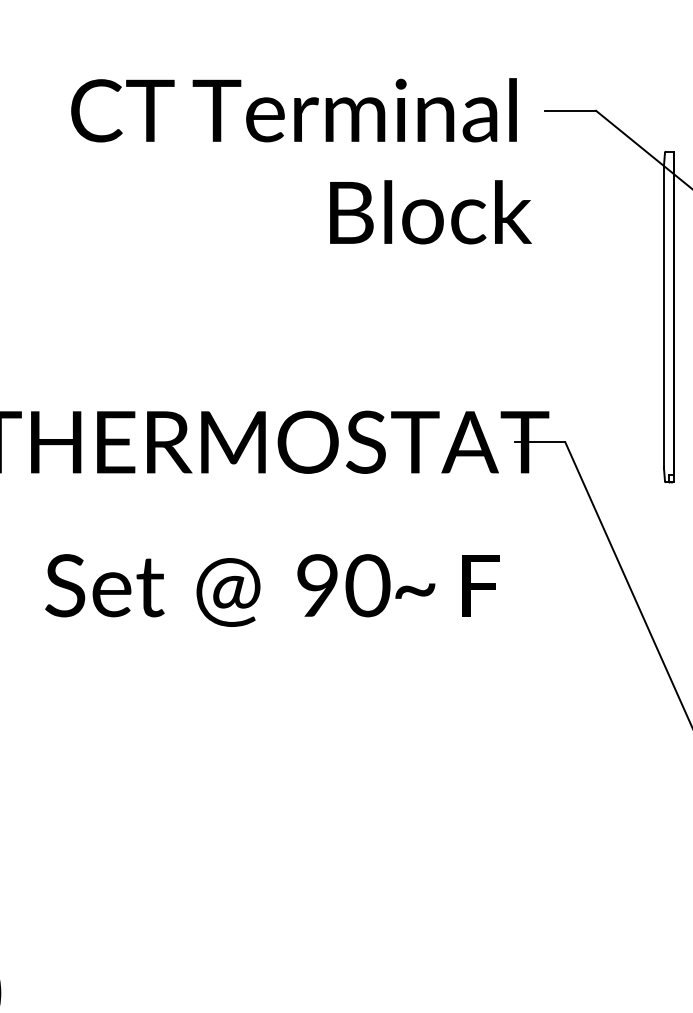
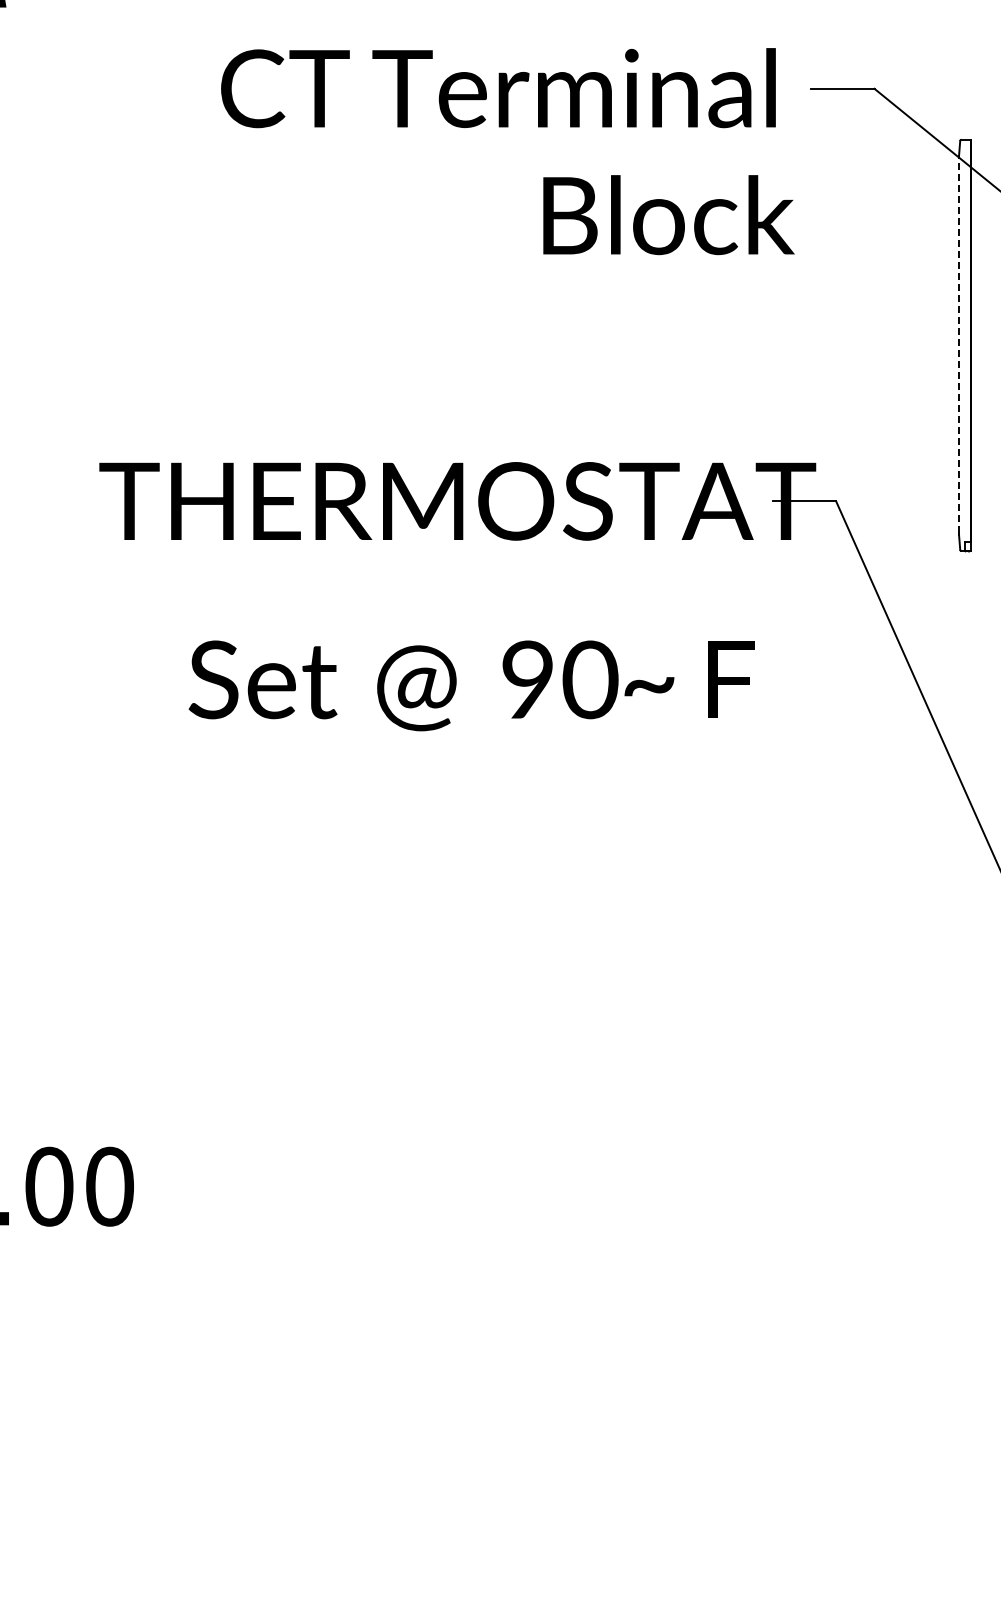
line: (664, 316) -> (959, 344), solid -> dashed

